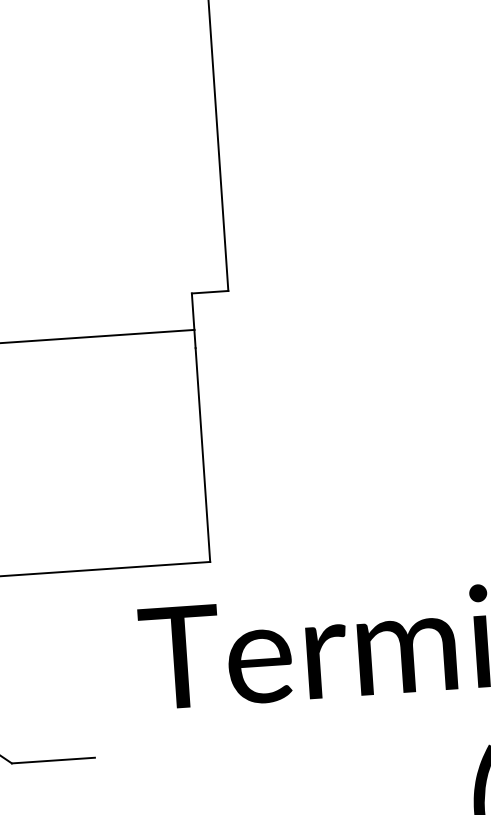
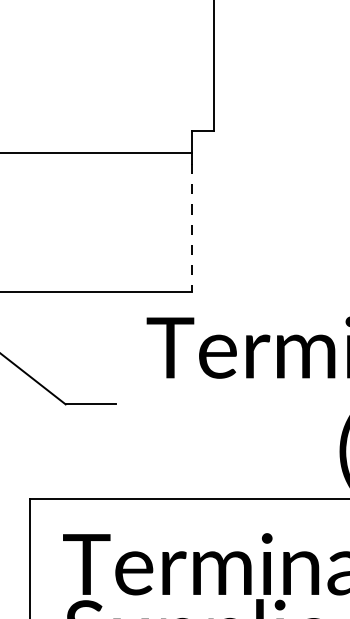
line: (203, 455) -> (192, 228), solid -> dashed

